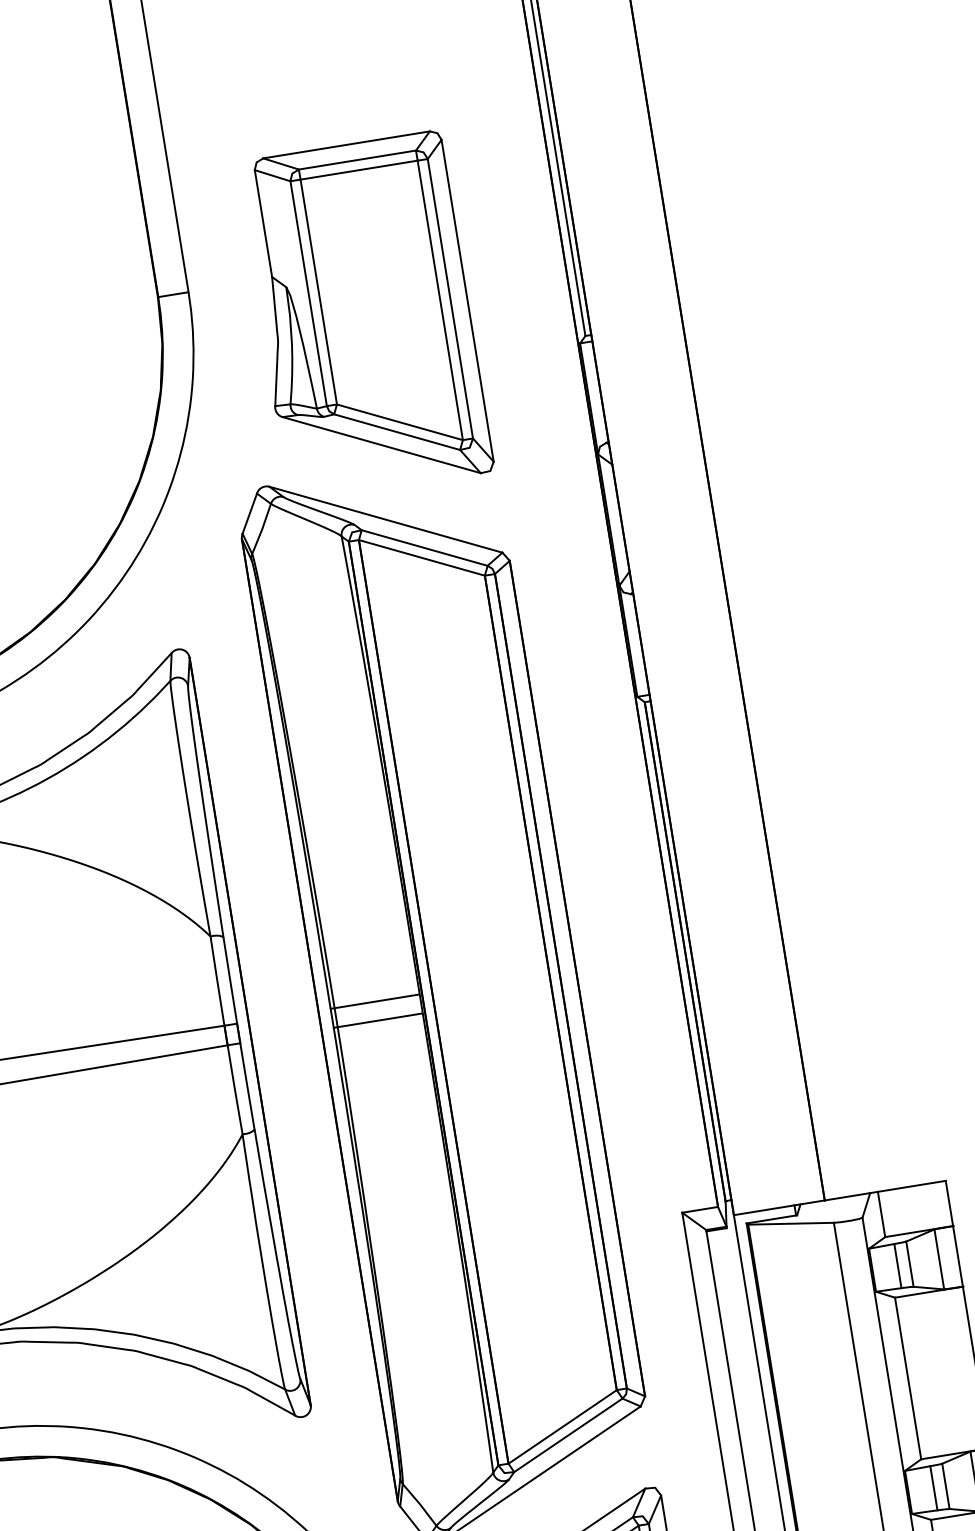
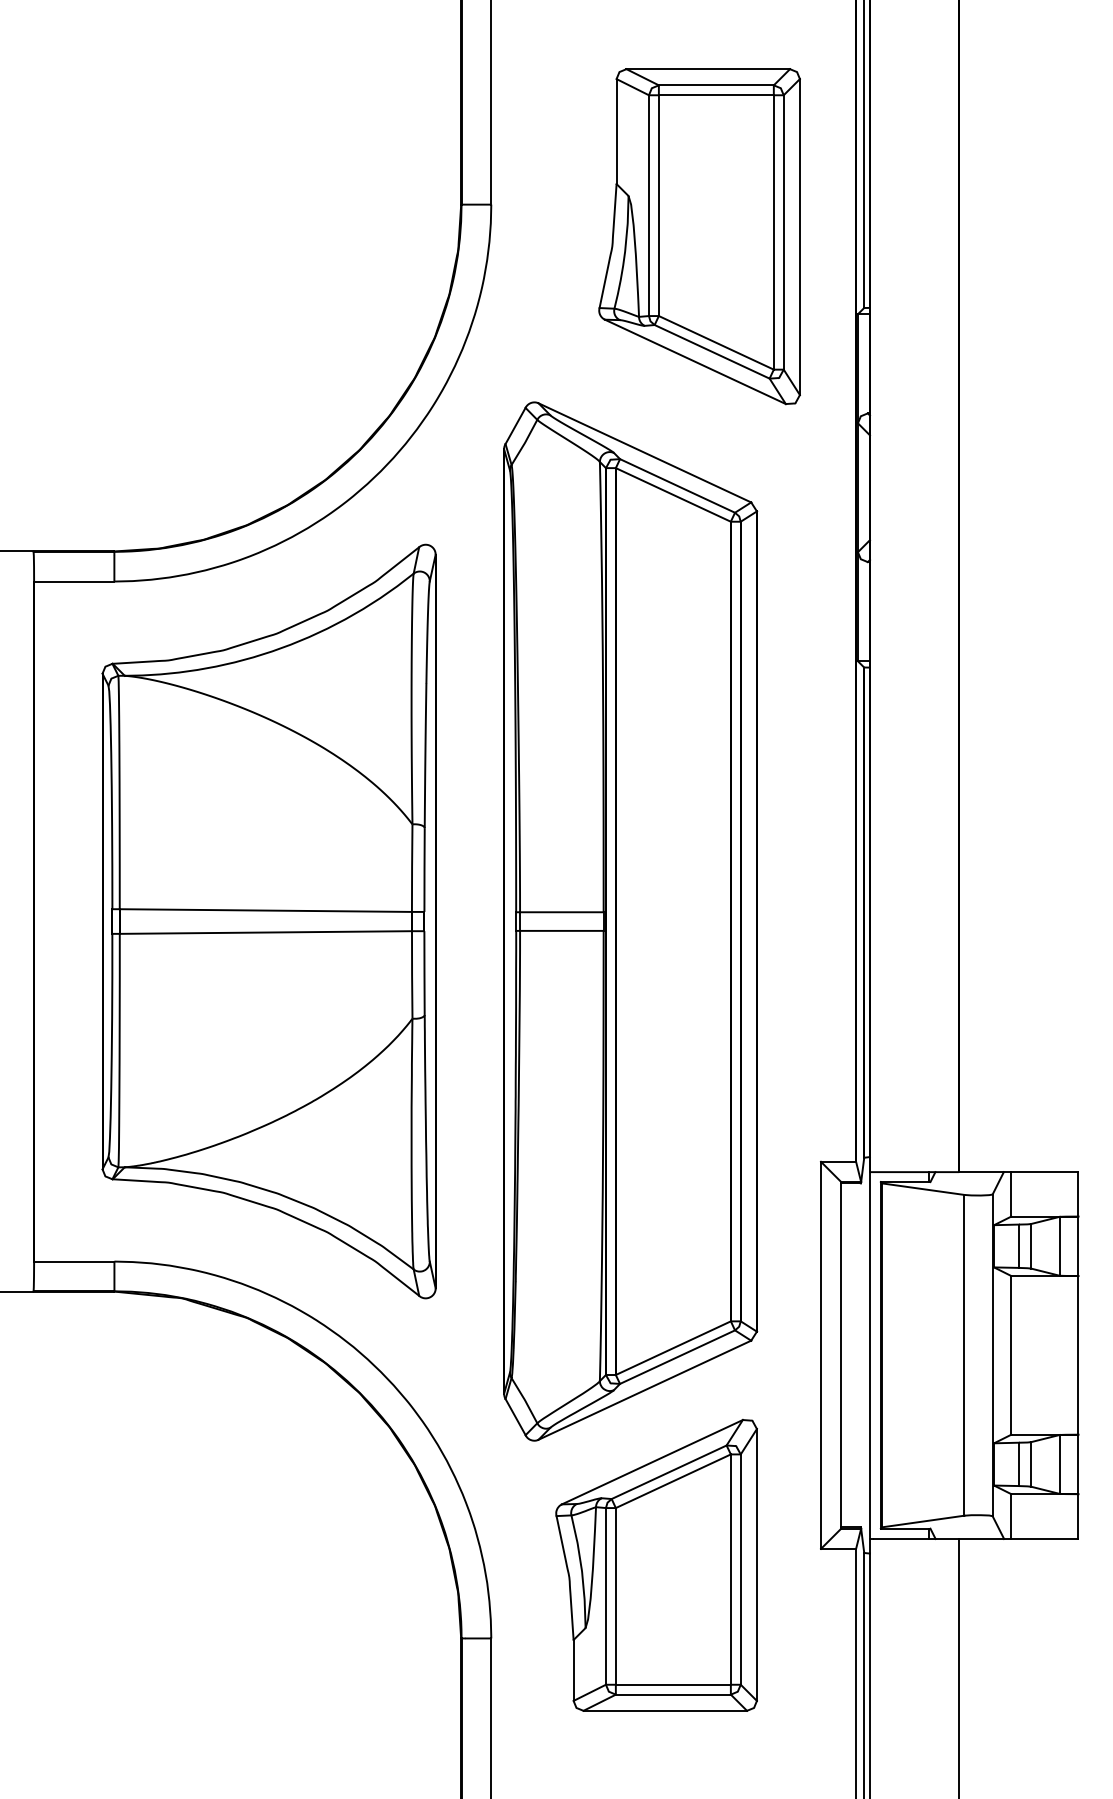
part: (365, 316) -> (699, 236), moved

